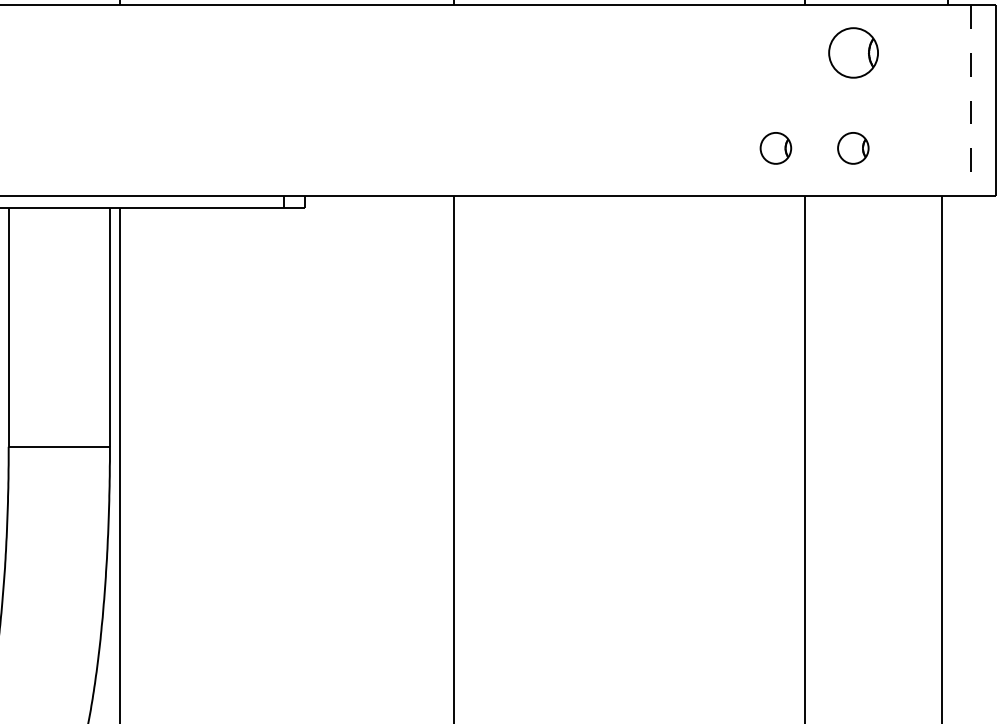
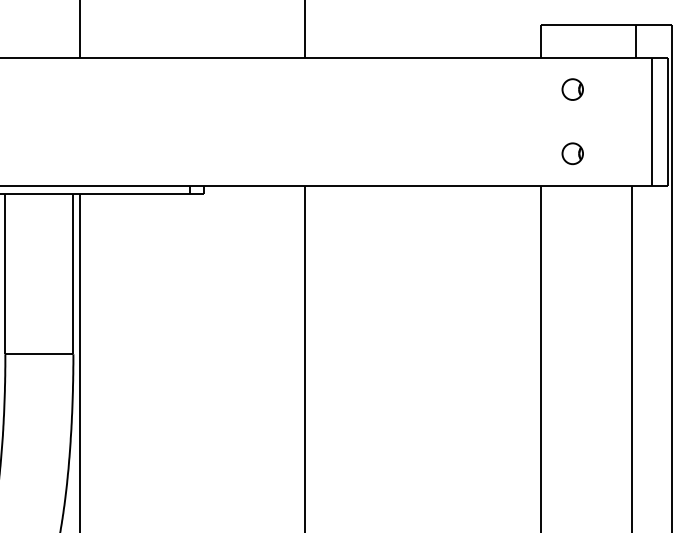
part: (852, 52) -> (572, 89), size x0.62
line: (970, 101) -> (651, 122), dashed -> solid
part: (775, 147) -> (520, 153), removed

